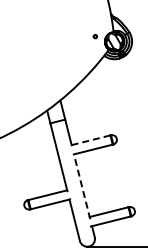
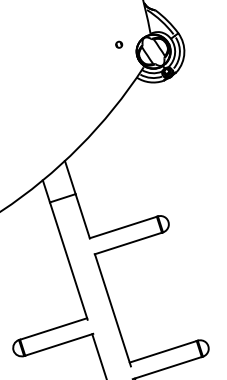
line: (91, 140) -> (124, 227), dashed -> solid
line: (81, 186) -> (111, 309), dashed -> solid

